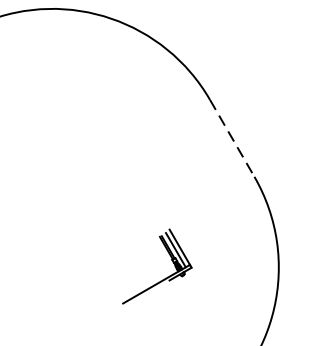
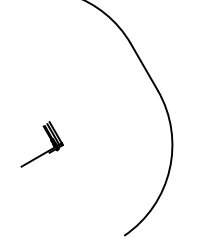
line: (232, 138) -> (144, 67), dashed -> solid
part: (162, 278) -> (45, 151), moved

